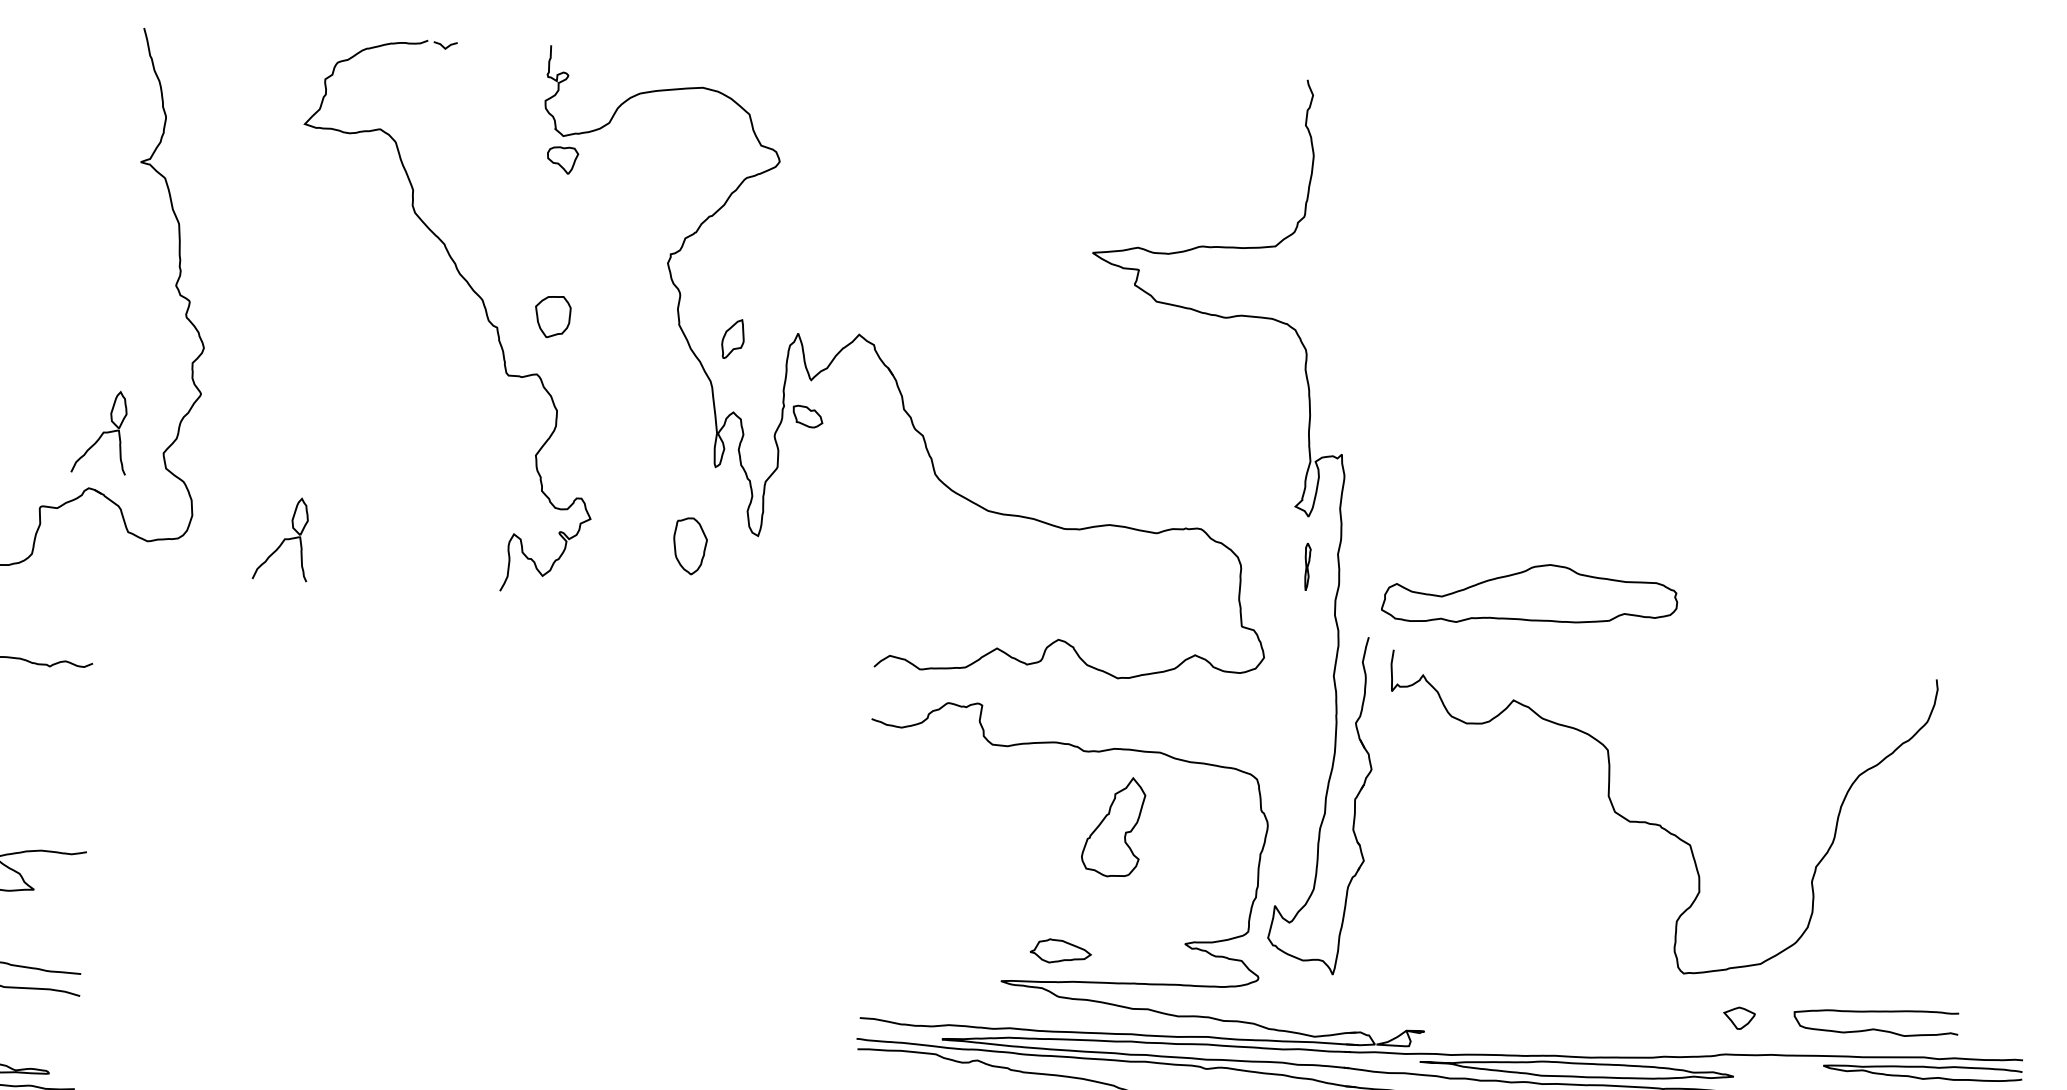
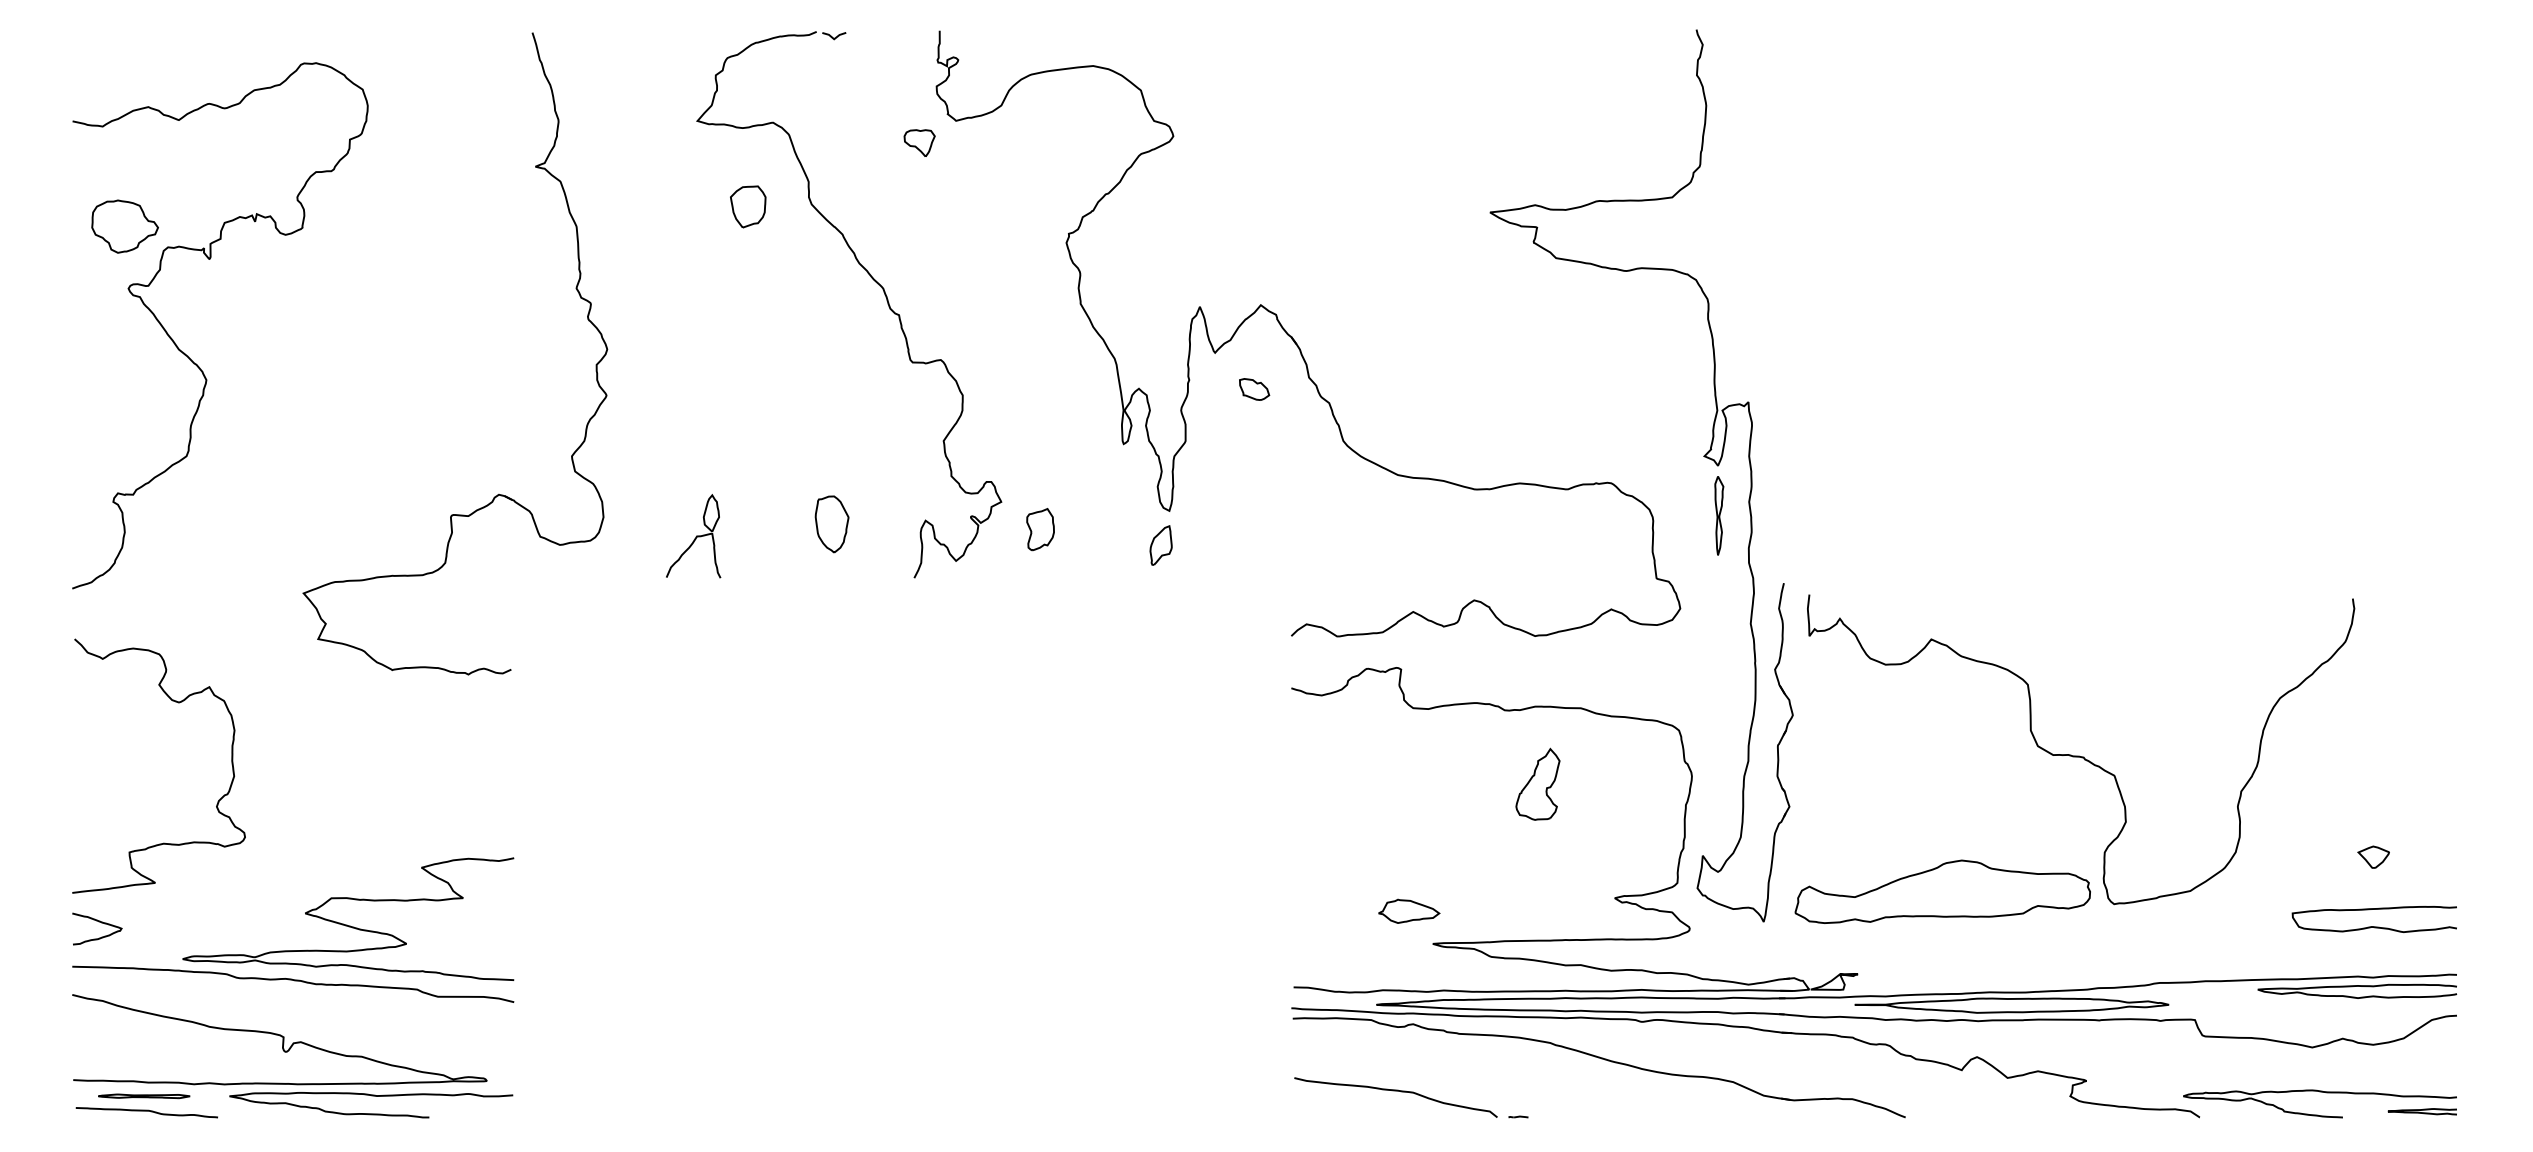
part: (562, 159) -> (919, 142), moved
part: (553, 316) -> (748, 206), moved
part: (732, 339) -> (1160, 545), moved
part: (807, 416) -> (1254, 389), moved
part: (100, 432) -> (507, 438), removed
part: (689, 546) -> (831, 524), moved
part: (628, 548) -> (1040, 529), added
part: (1307, 566) -> (1719, 515), size x1.67
part: (1529, 595) -> (1942, 891), moved
part: (1113, 825) -> (1537, 783), size x0.71
part: (1061, 950) -> (1409, 910), moved
part: (1739, 1017) -> (2373, 856), moved
curve: (1874, 1028) -> (2373, 926), moved

